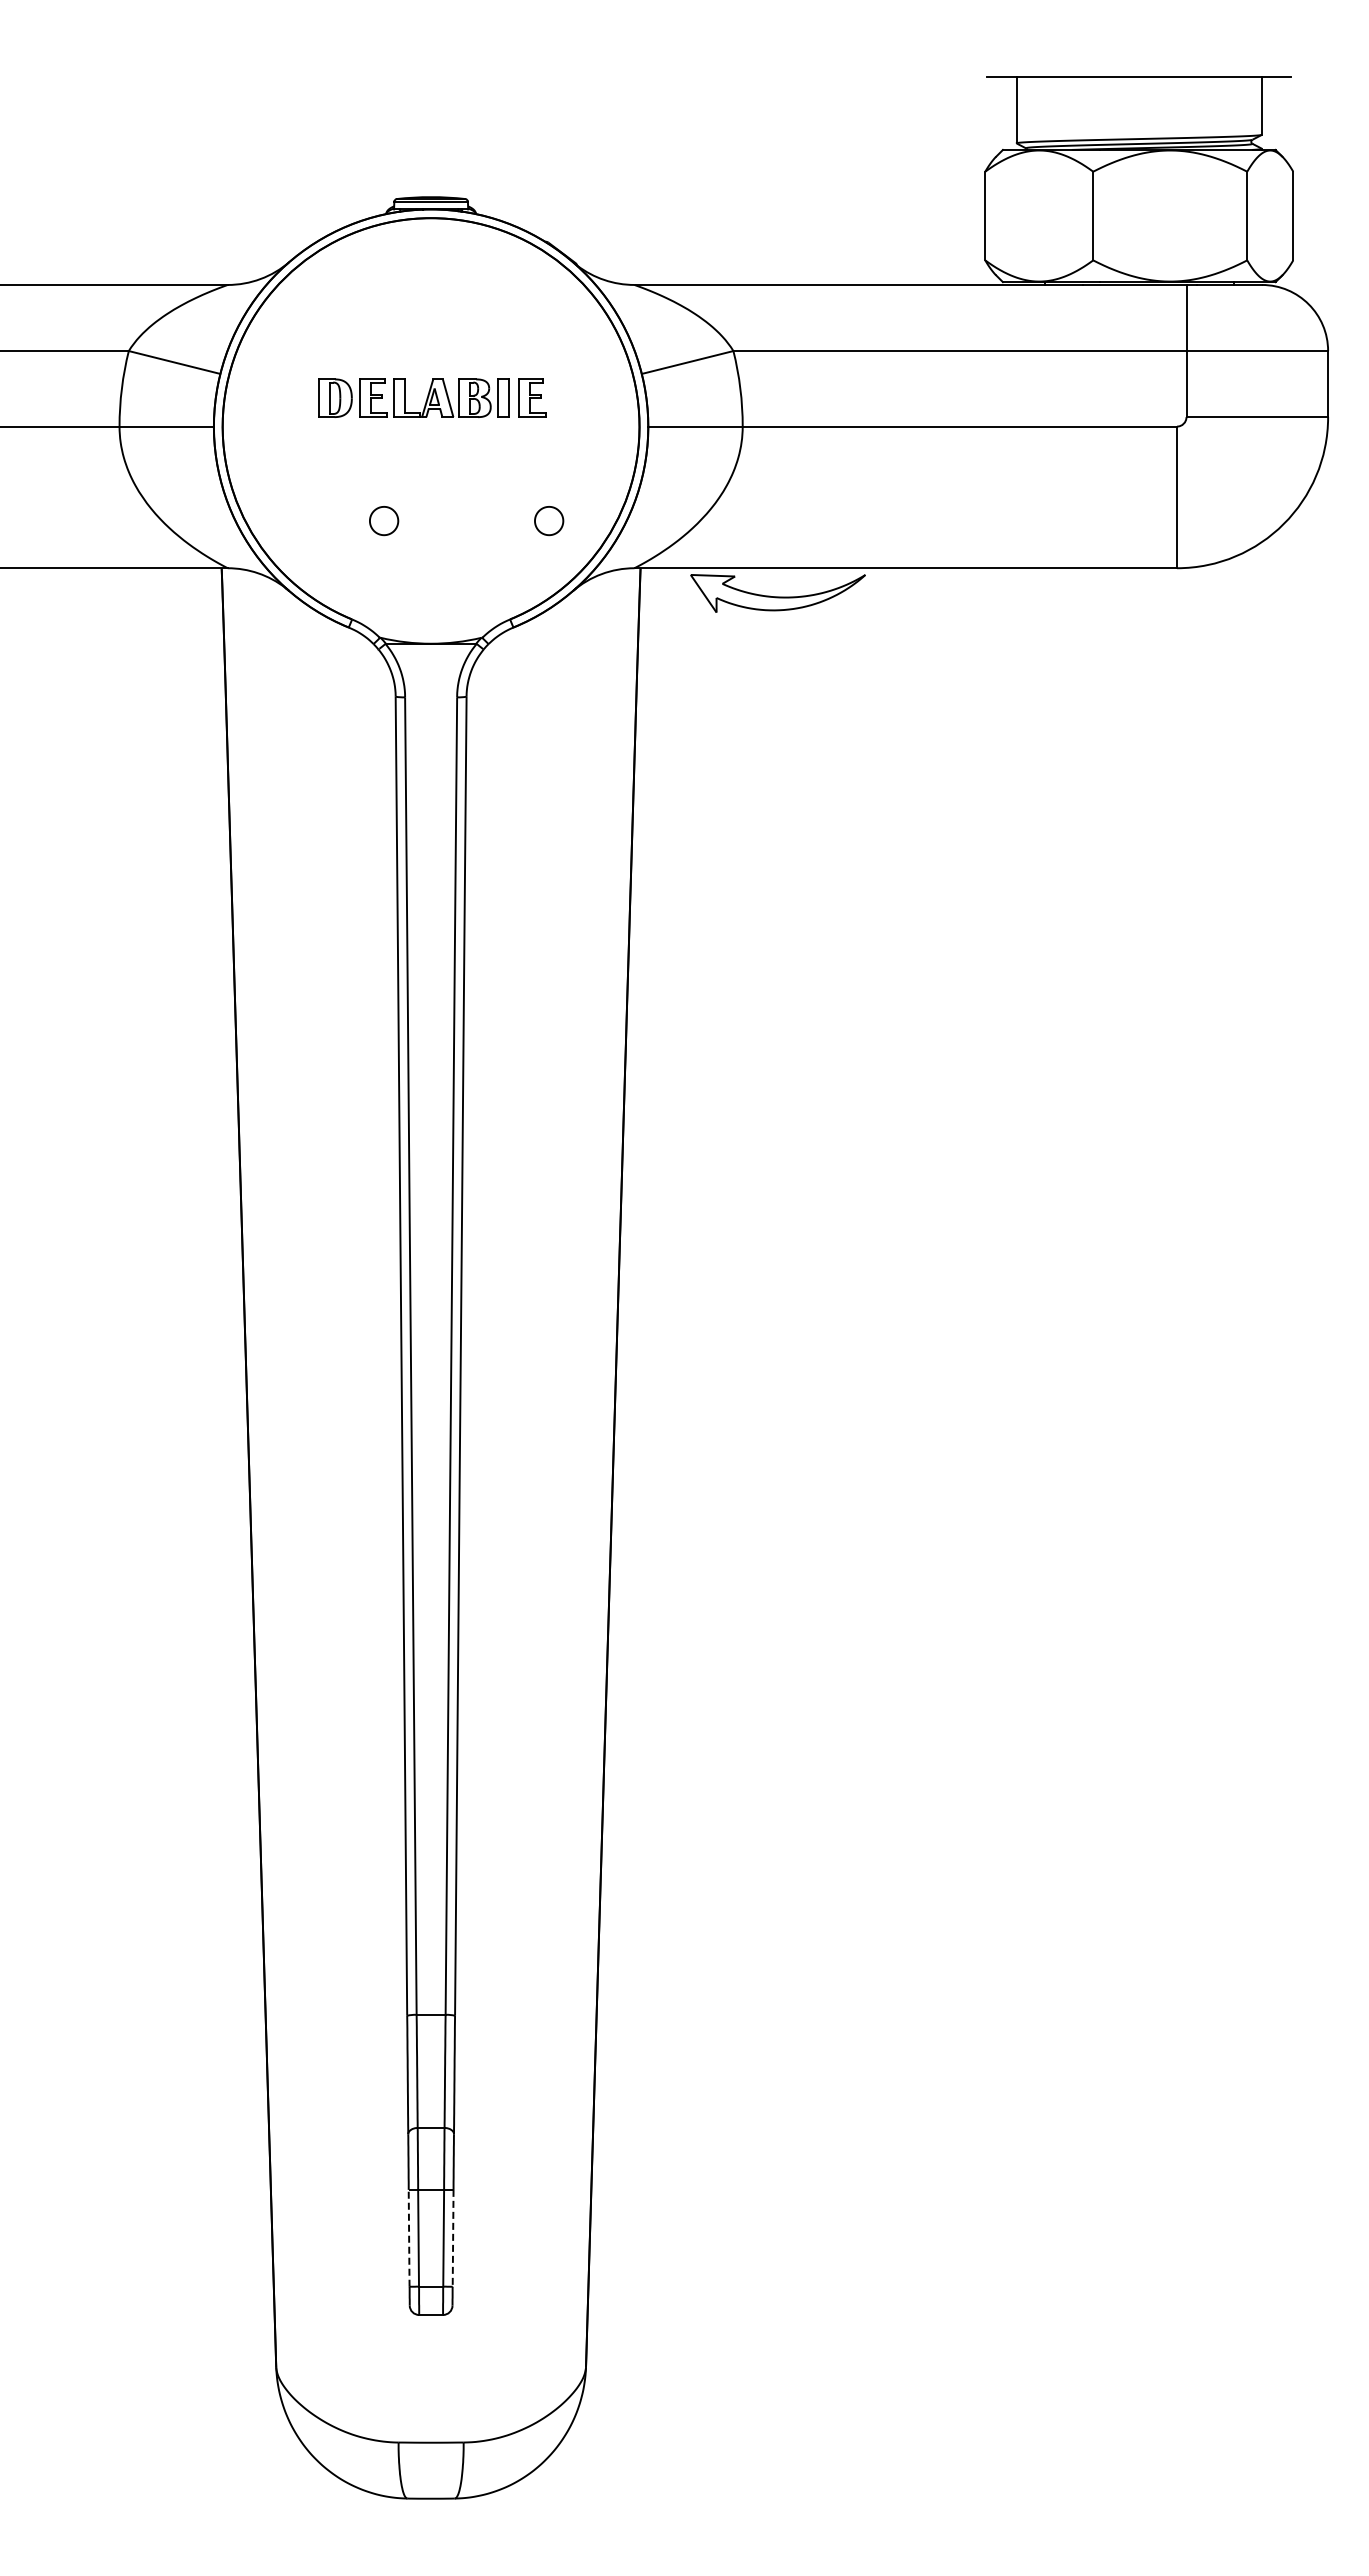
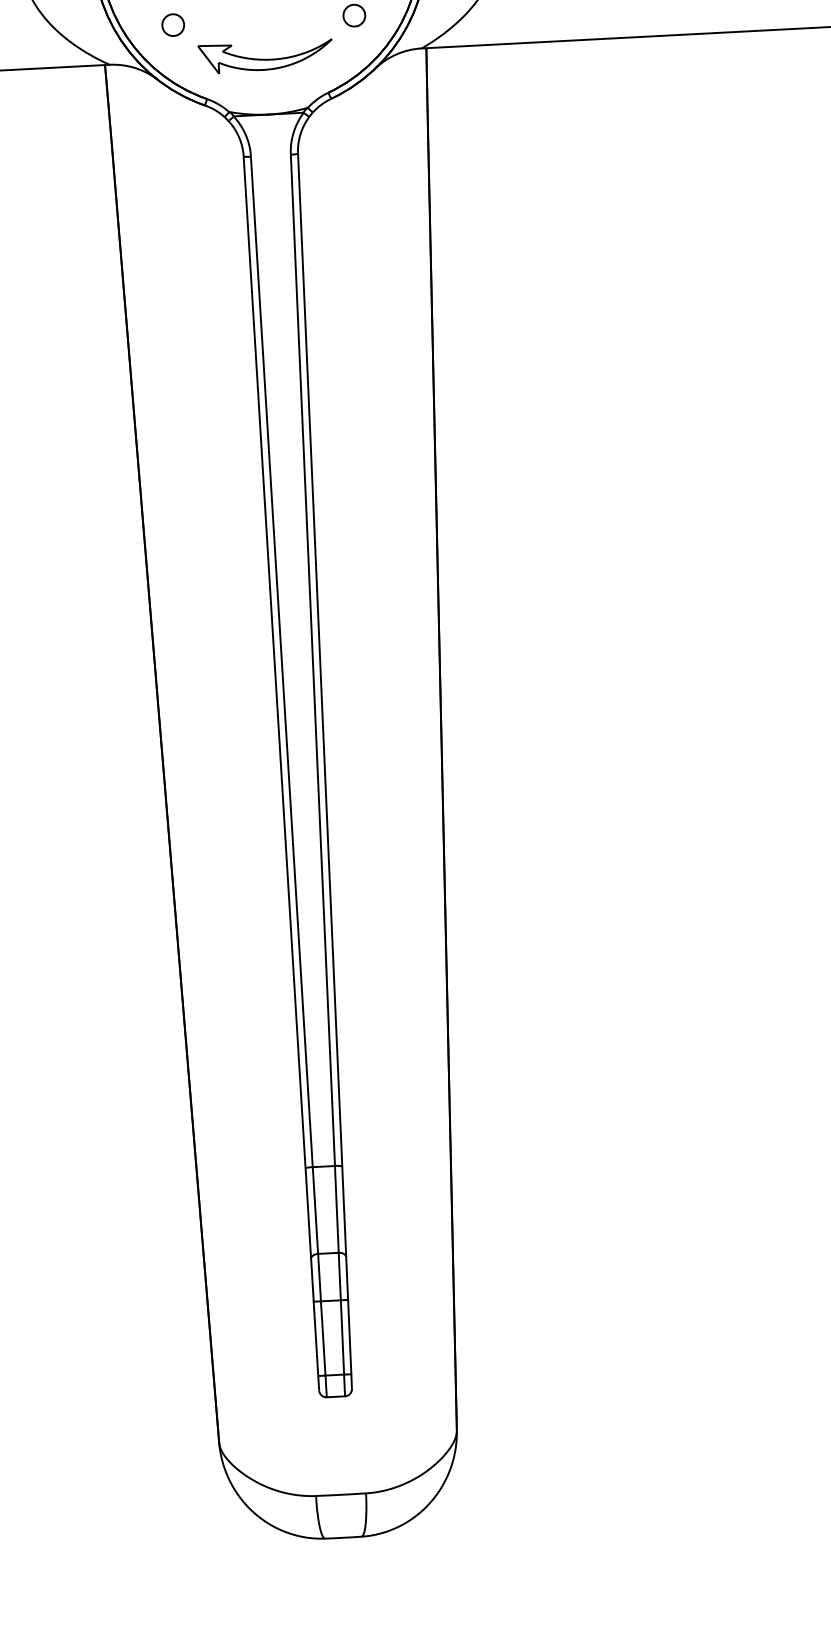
part: (384, 521) -> (173, 25), moved
part: (777, 593) -> (265, 56), moved
line: (409, 2237) -> (316, 1338), dashed -> solid
line: (453, 2238) -> (350, 1337), dashed -> solid

